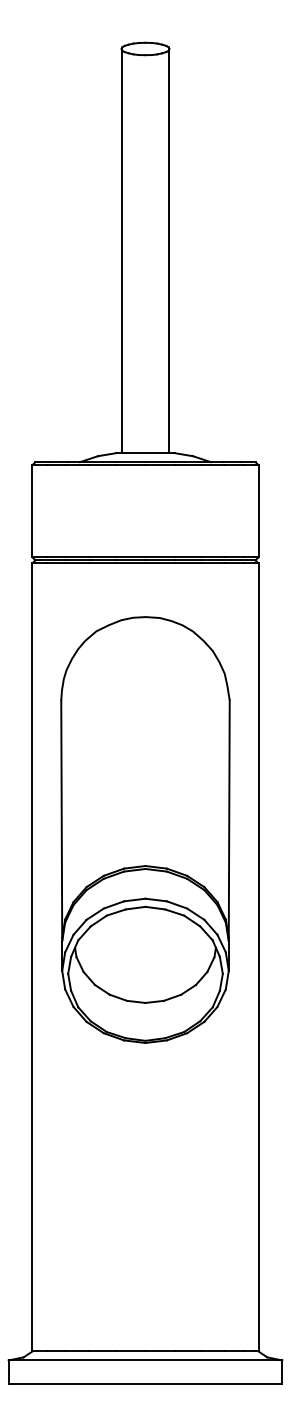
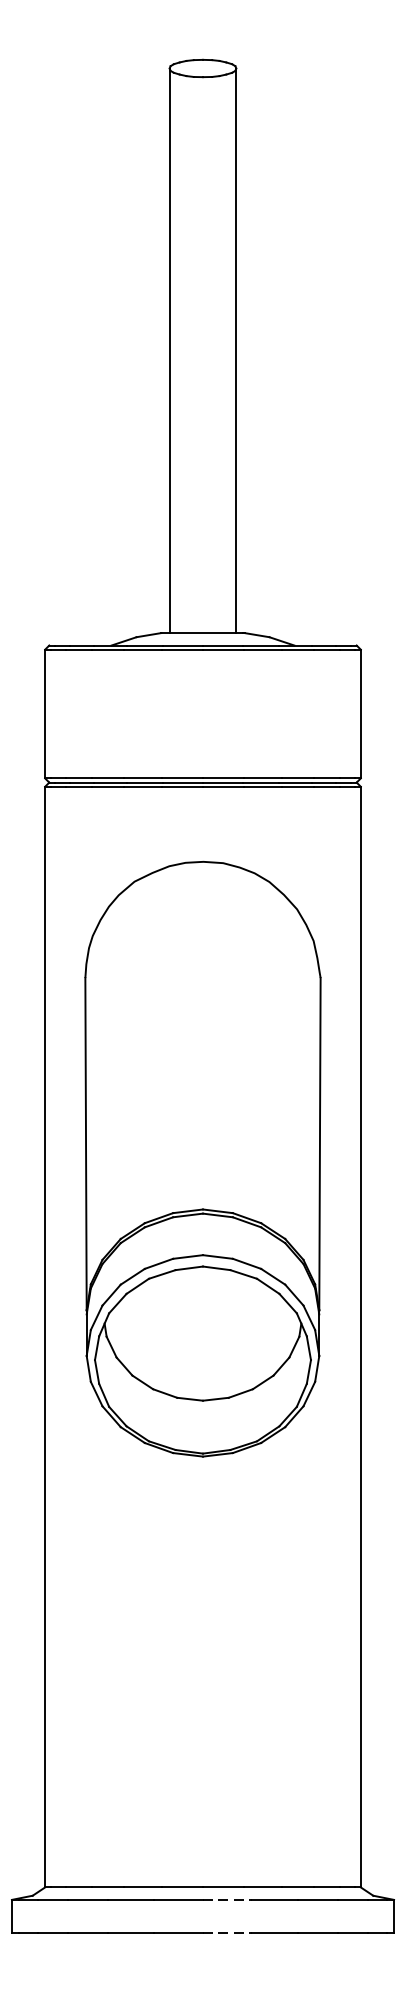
line: (163, 1360) -> (228, 1900), solid -> dashed
line: (163, 1384) -> (228, 1933), solid -> dashed

